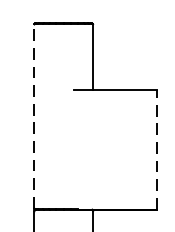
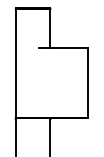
line: (33, 115) -> (15, 62), dashed -> solid
line: (157, 148) -> (88, 82), dashed -> solid

